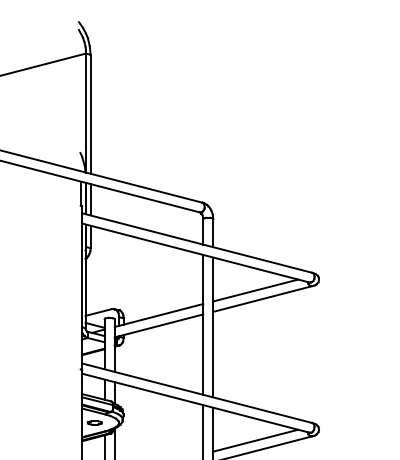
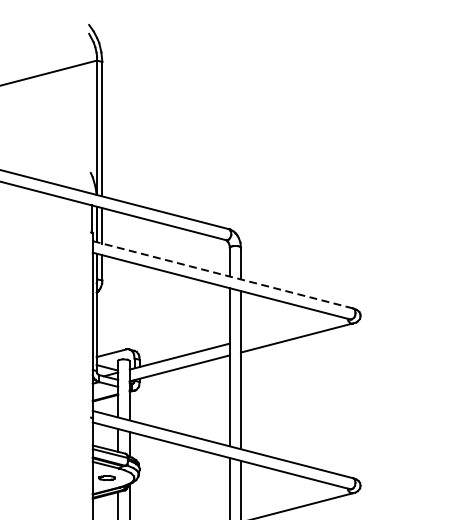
line: (197, 243) -> (223, 275), solid -> dashed
line: (255, 290) -> (288, 328), removed
line: (255, 440) -> (288, 497), removed

